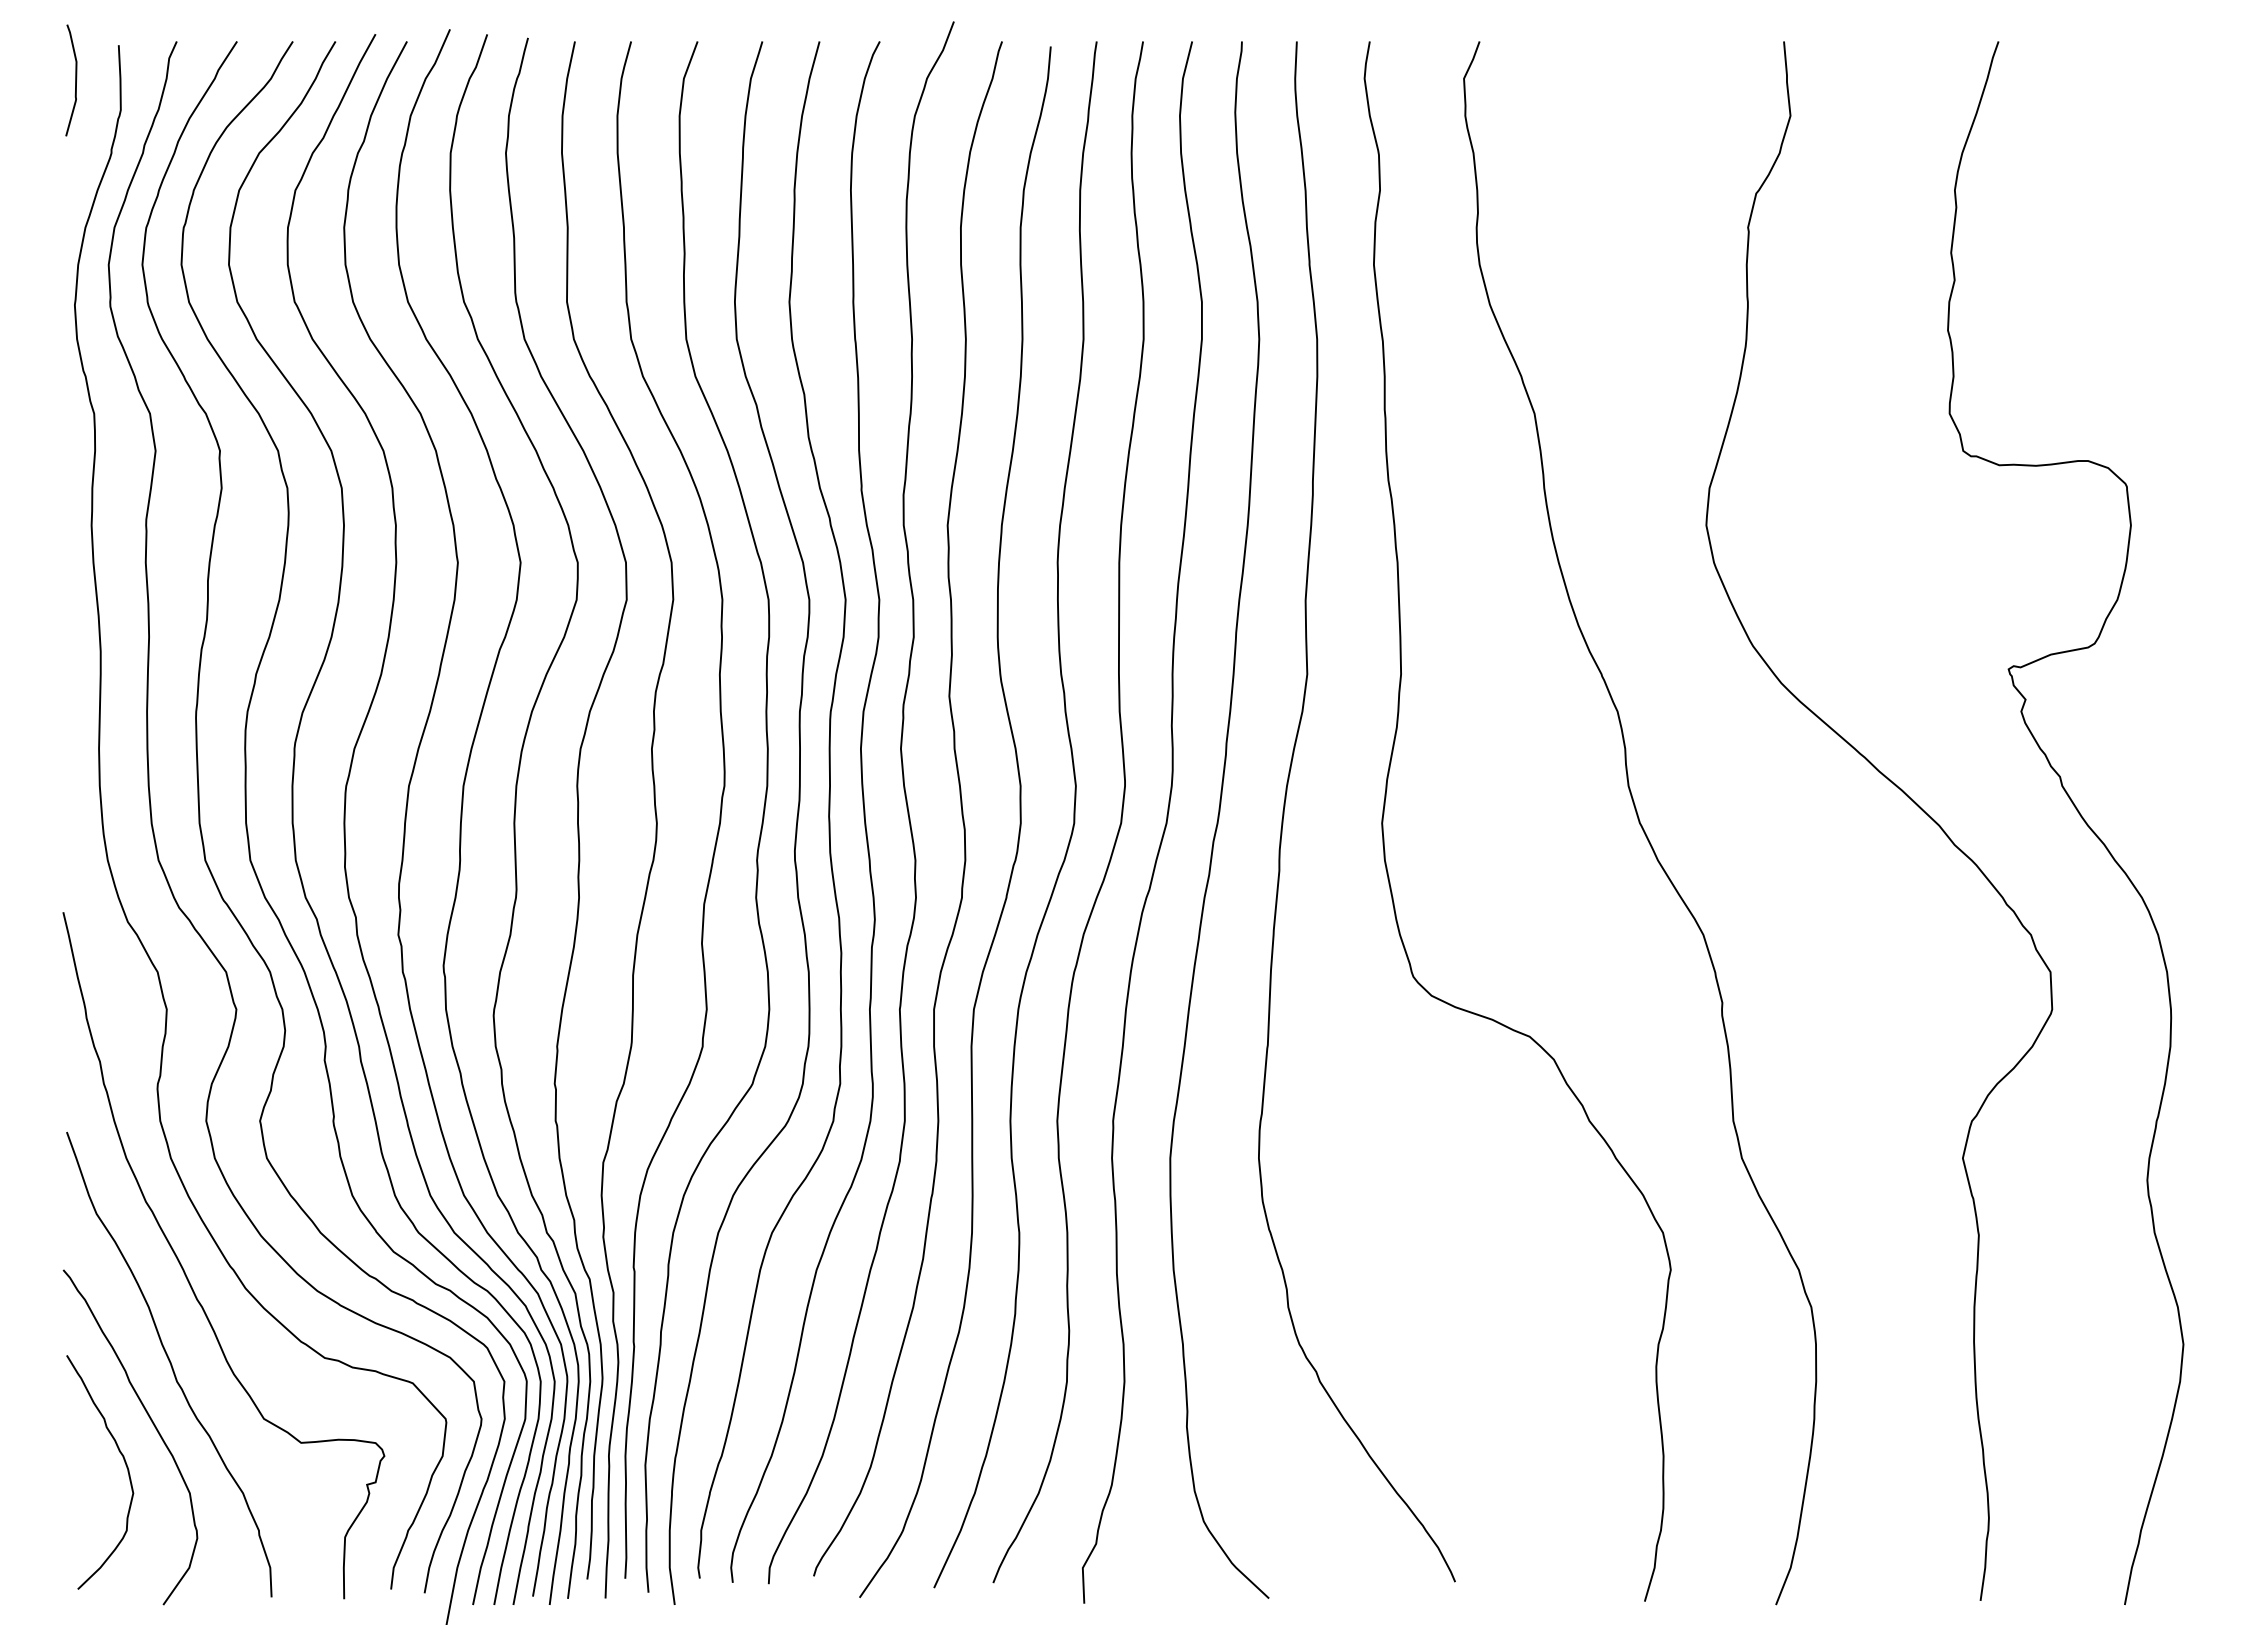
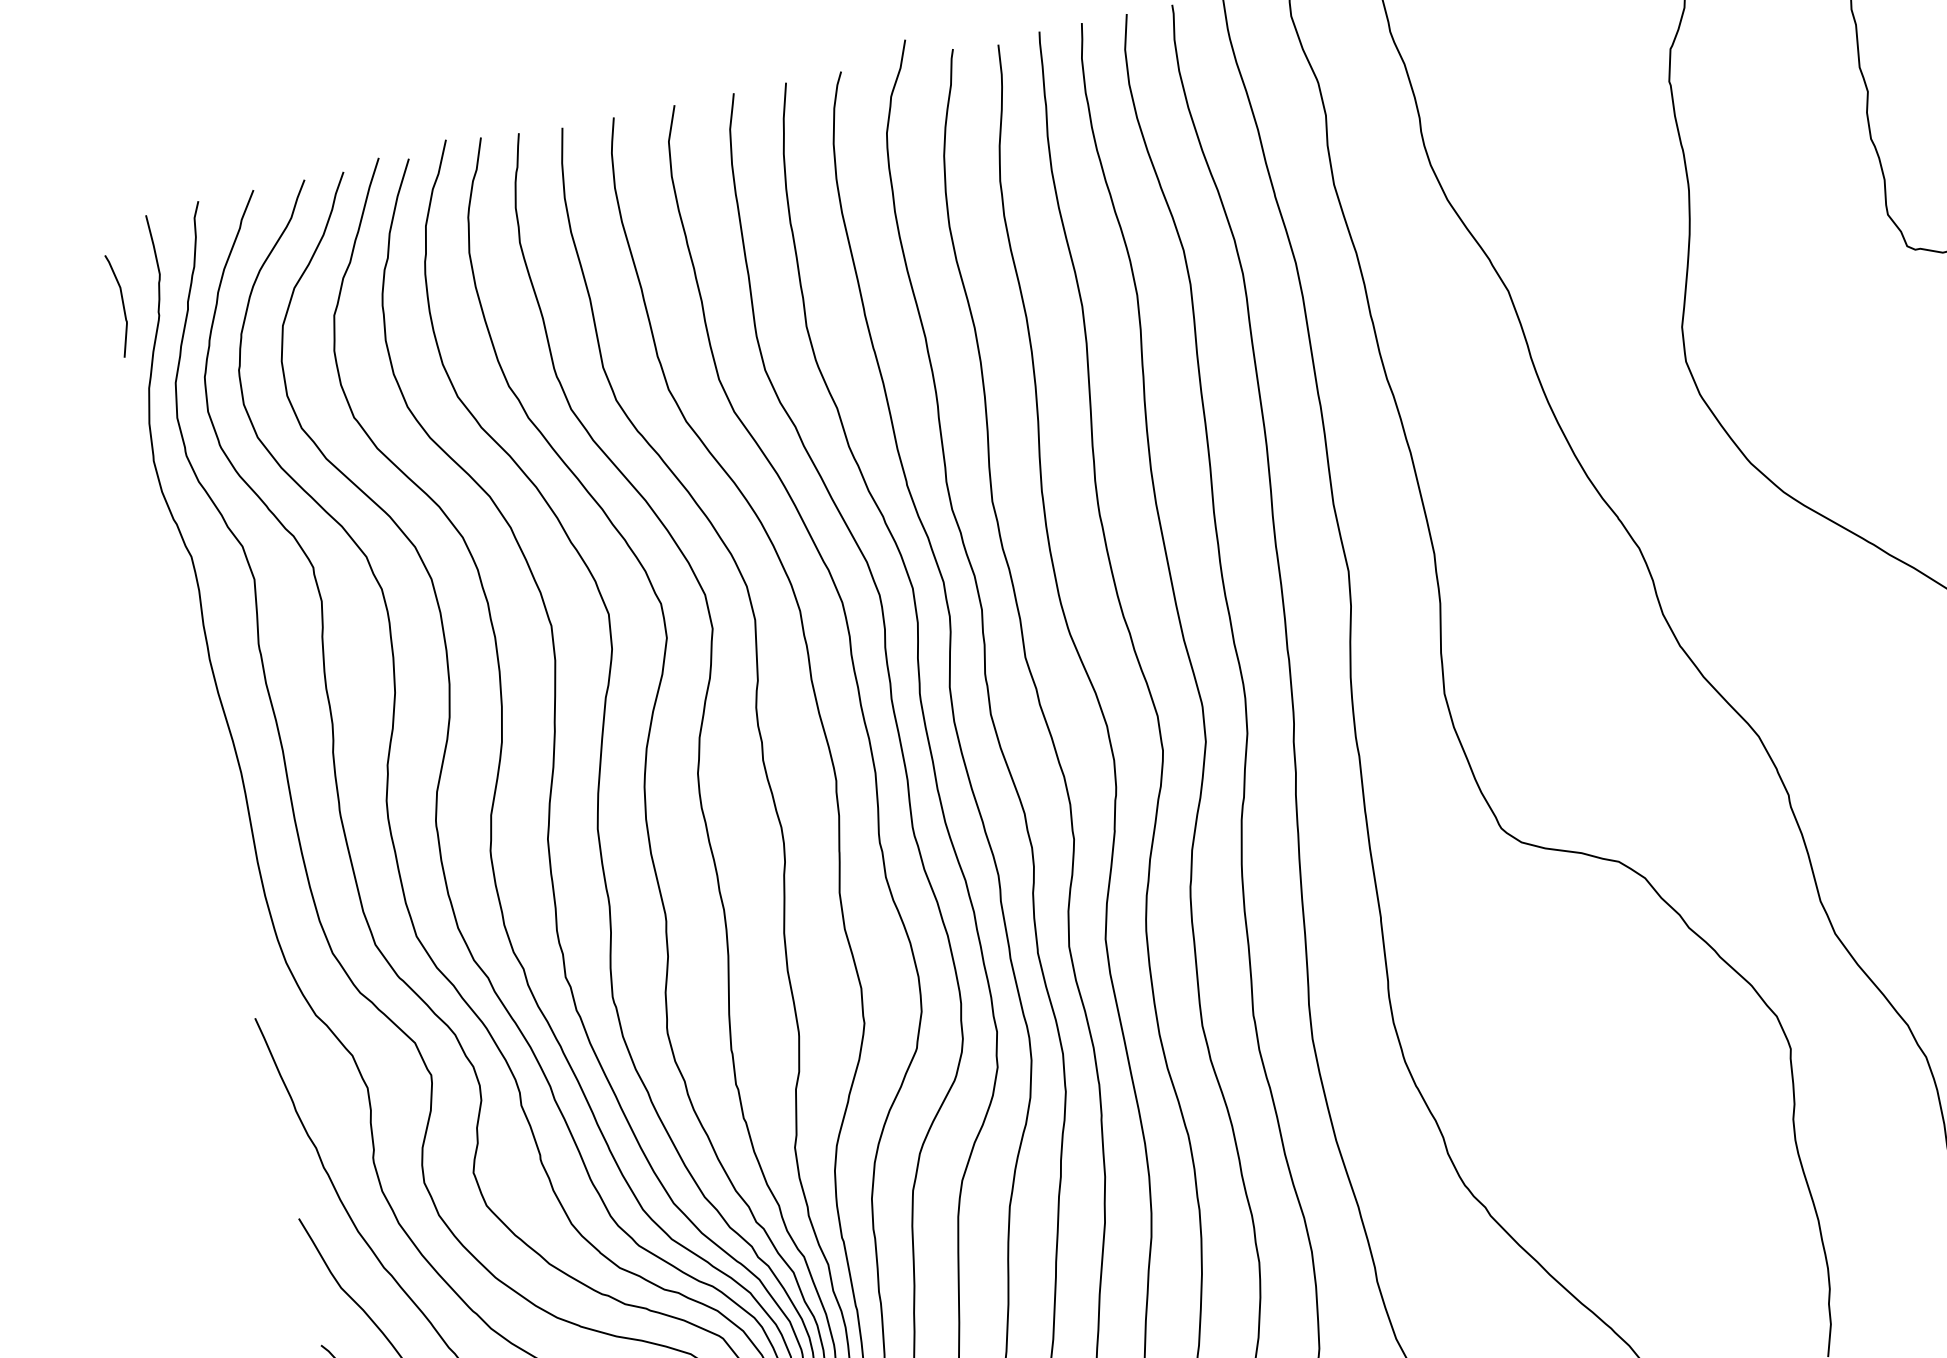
curve: (75, 80) -> (122, 304), moved

